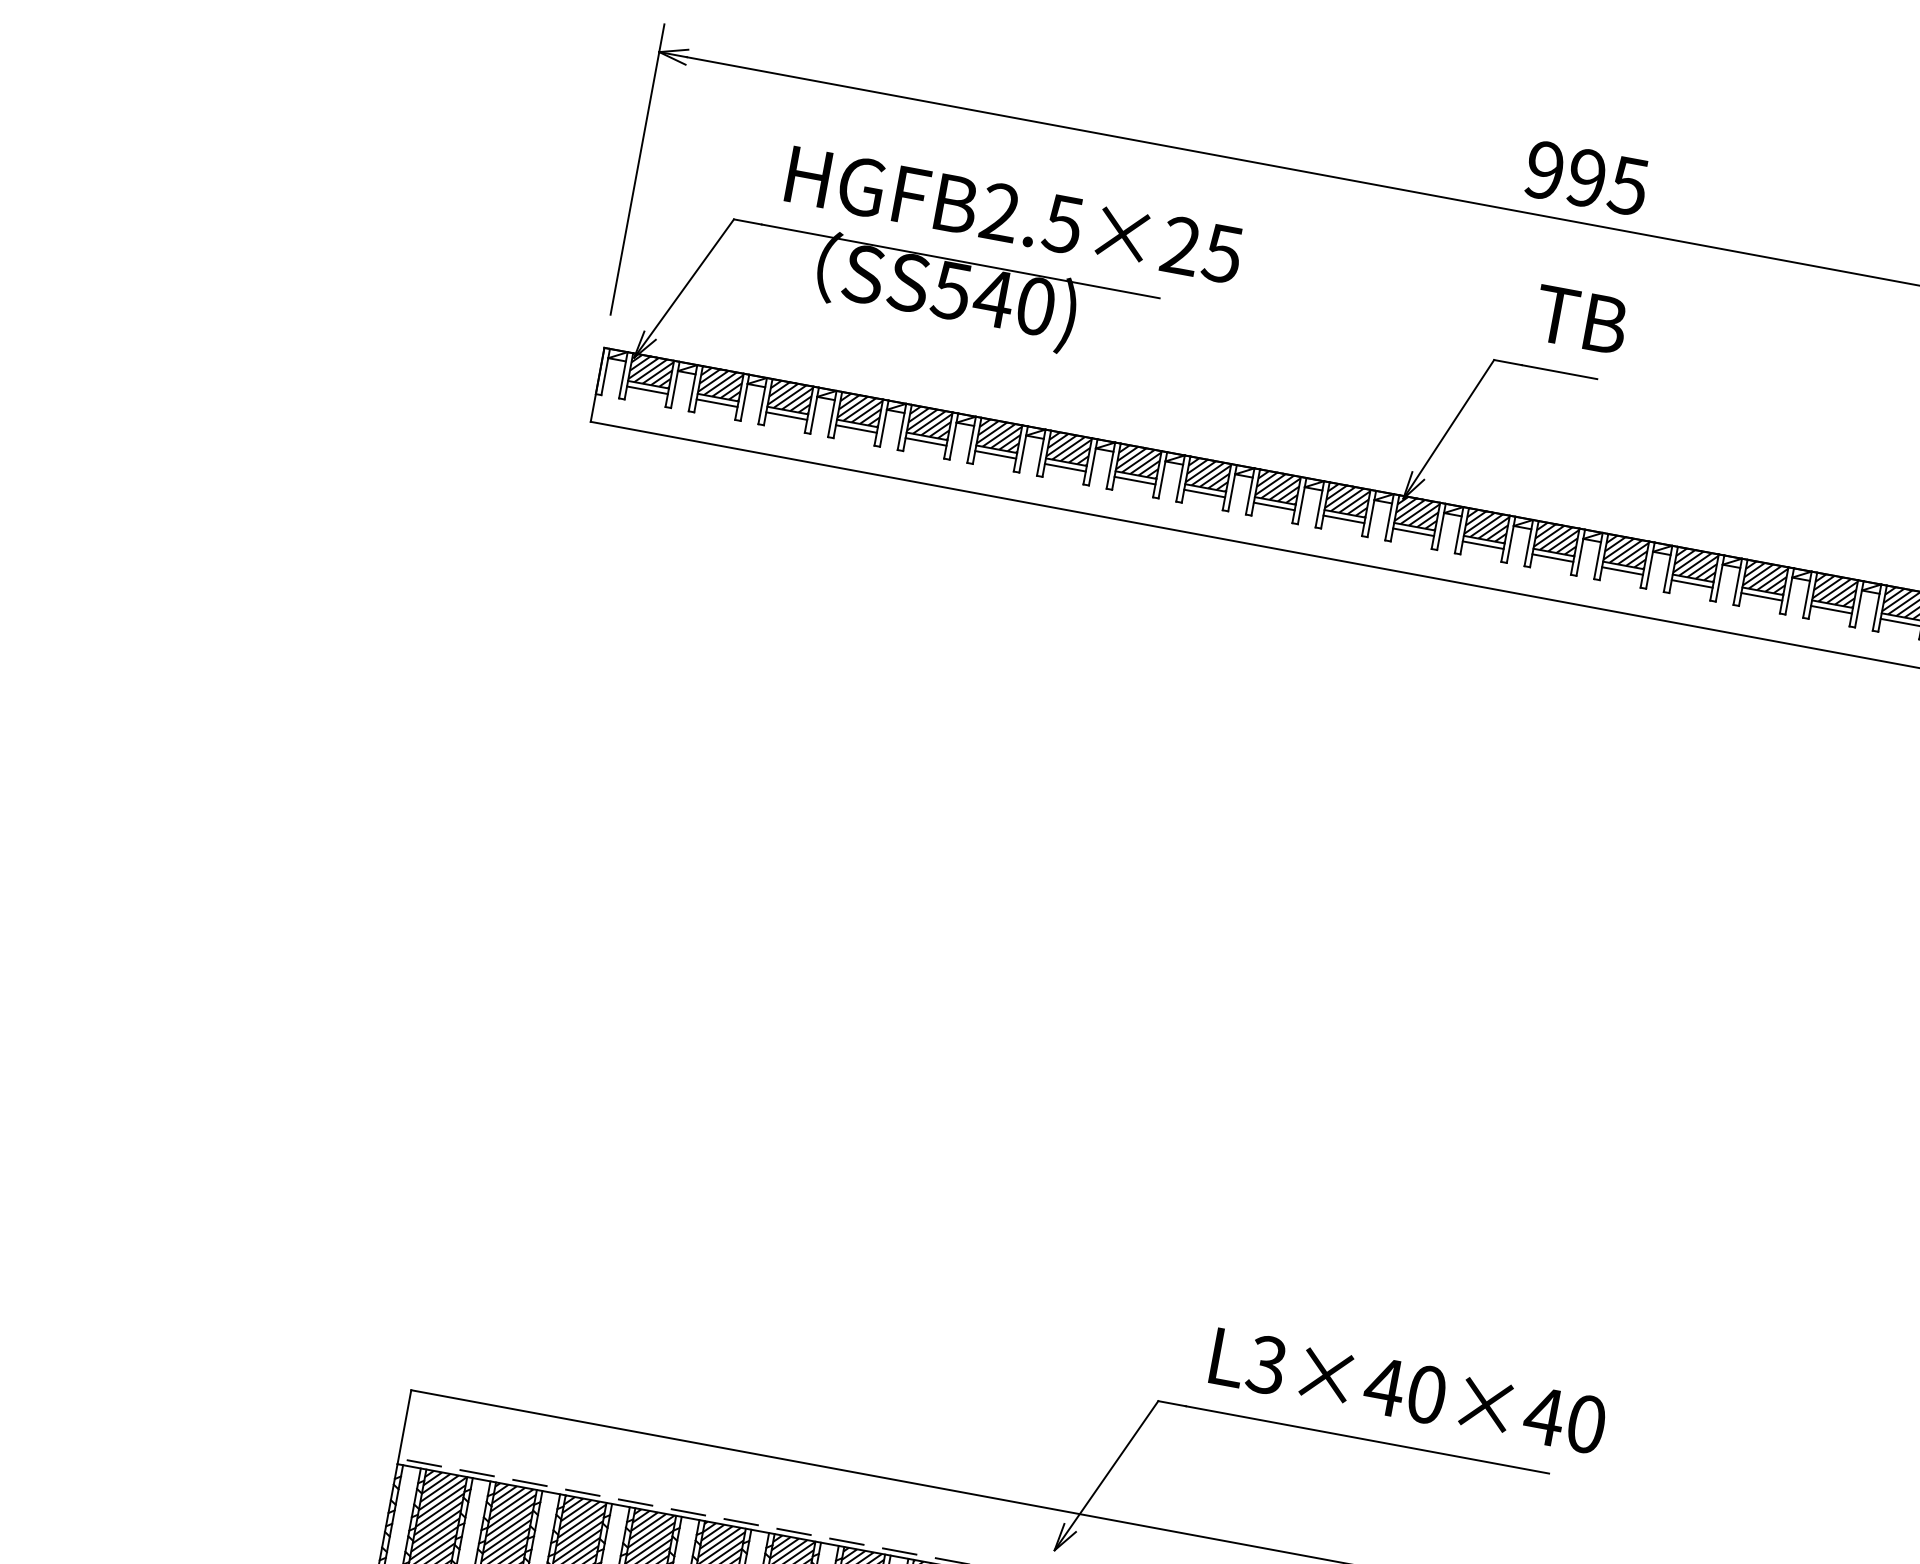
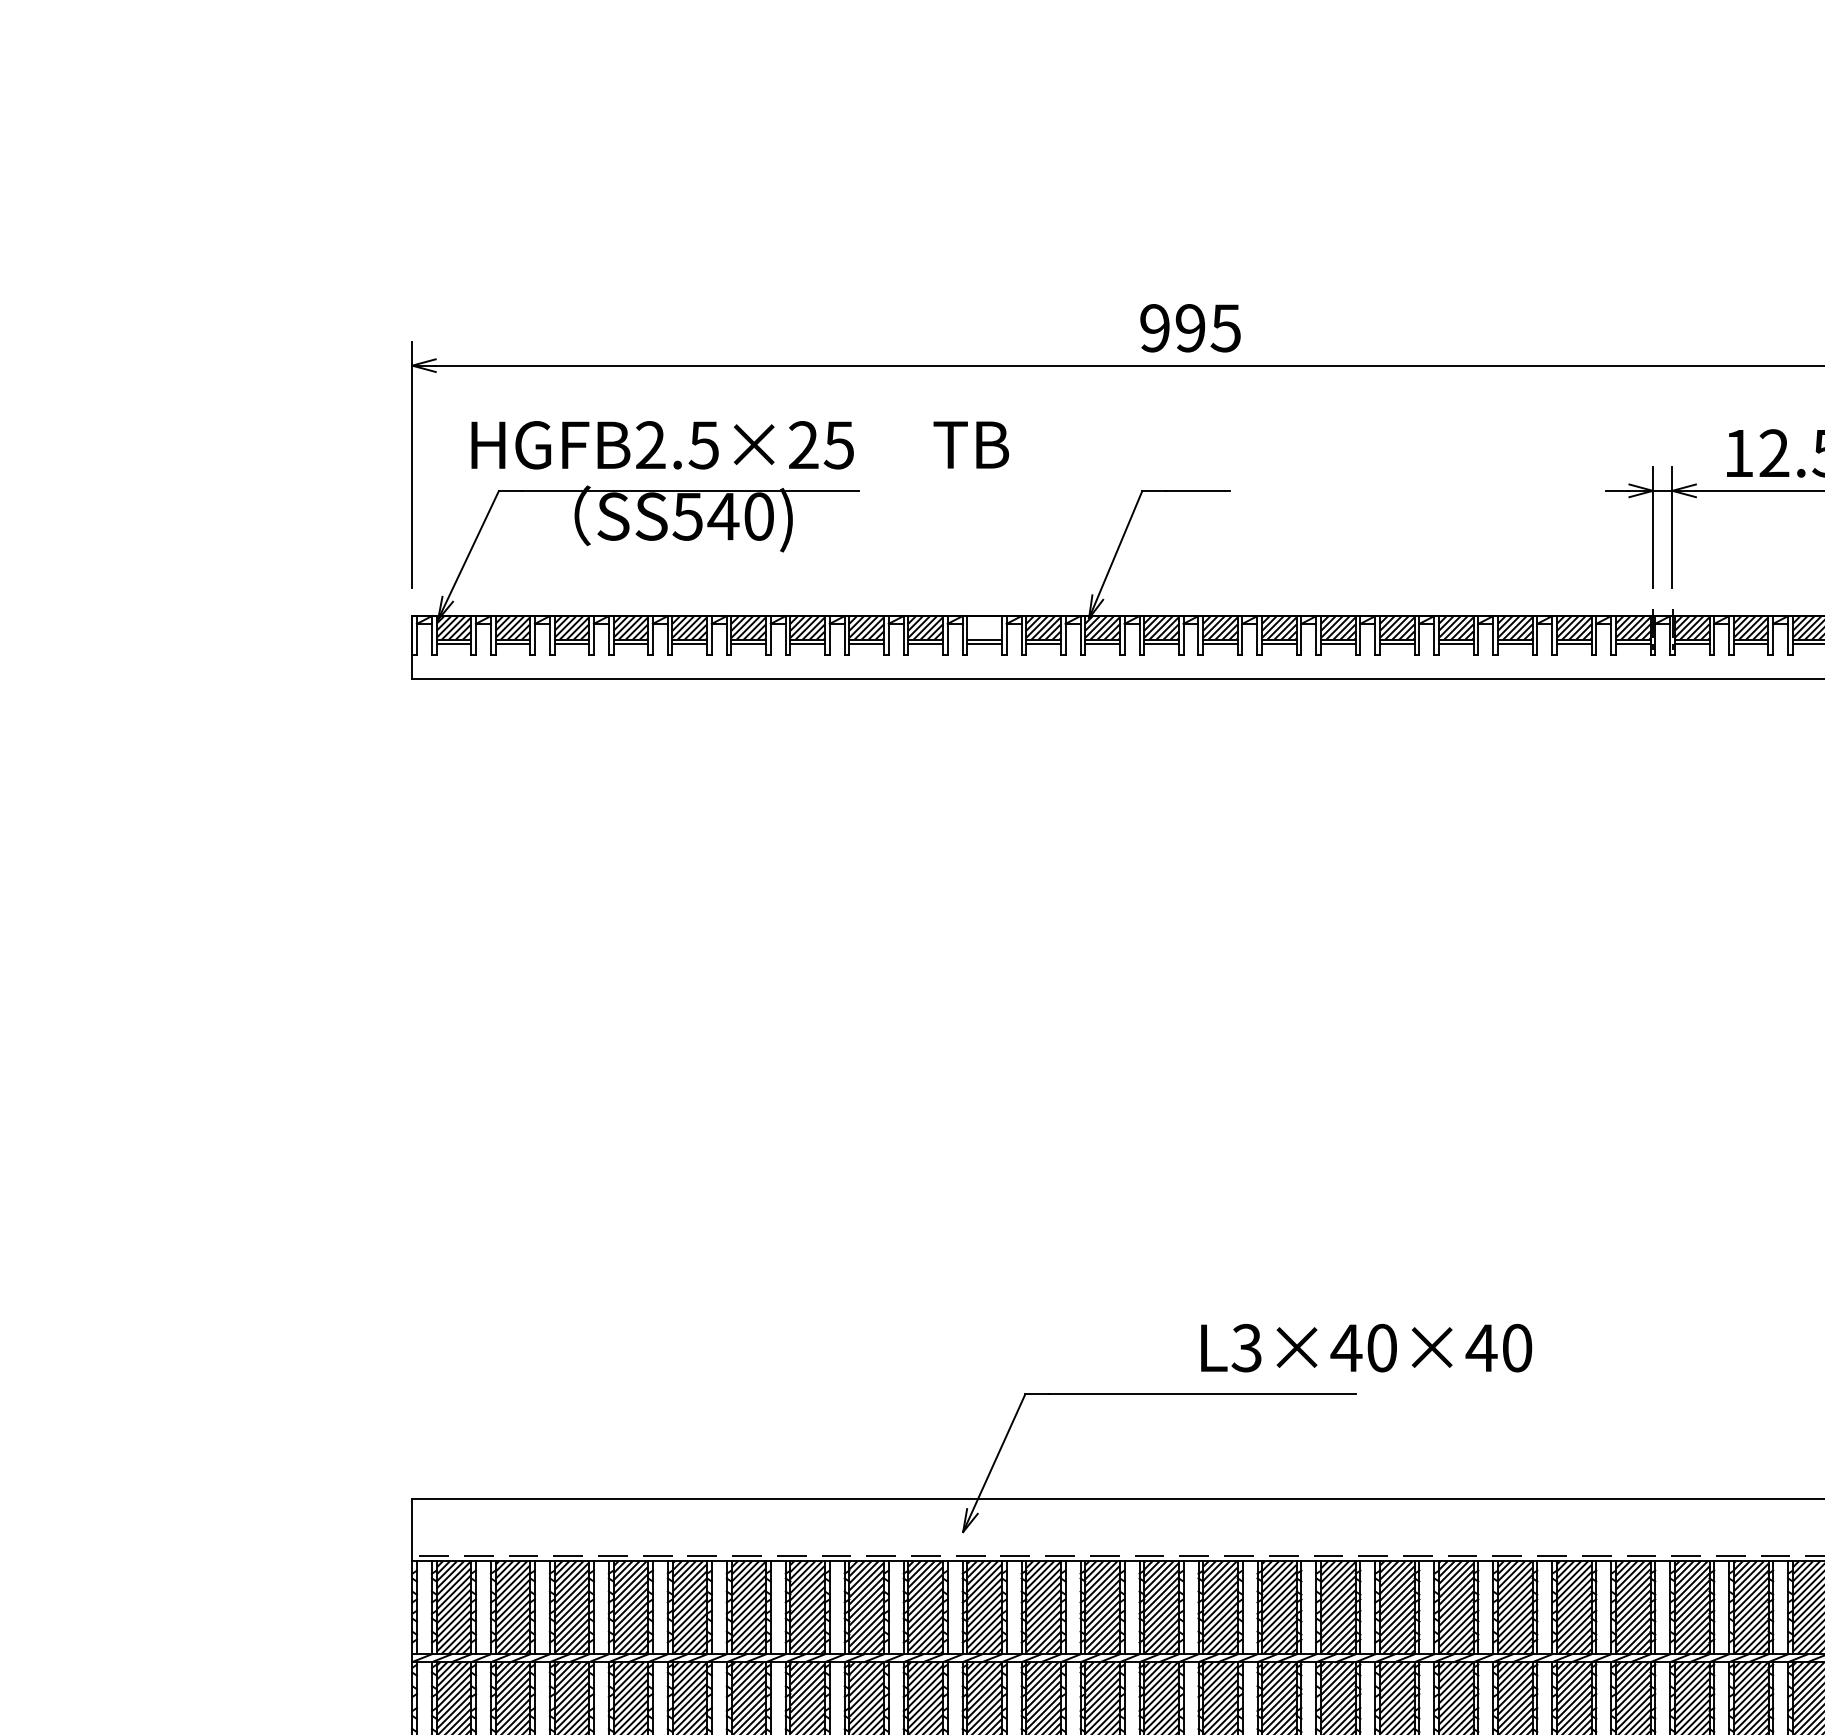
text: (1014, 215) -> (662, 445), moved
text: (1581, 319) -> (971, 444), moved
hatch: (1277, 486) -> (984, 627), removed
text: (1408, 1391) -> (1366, 1348), moved

